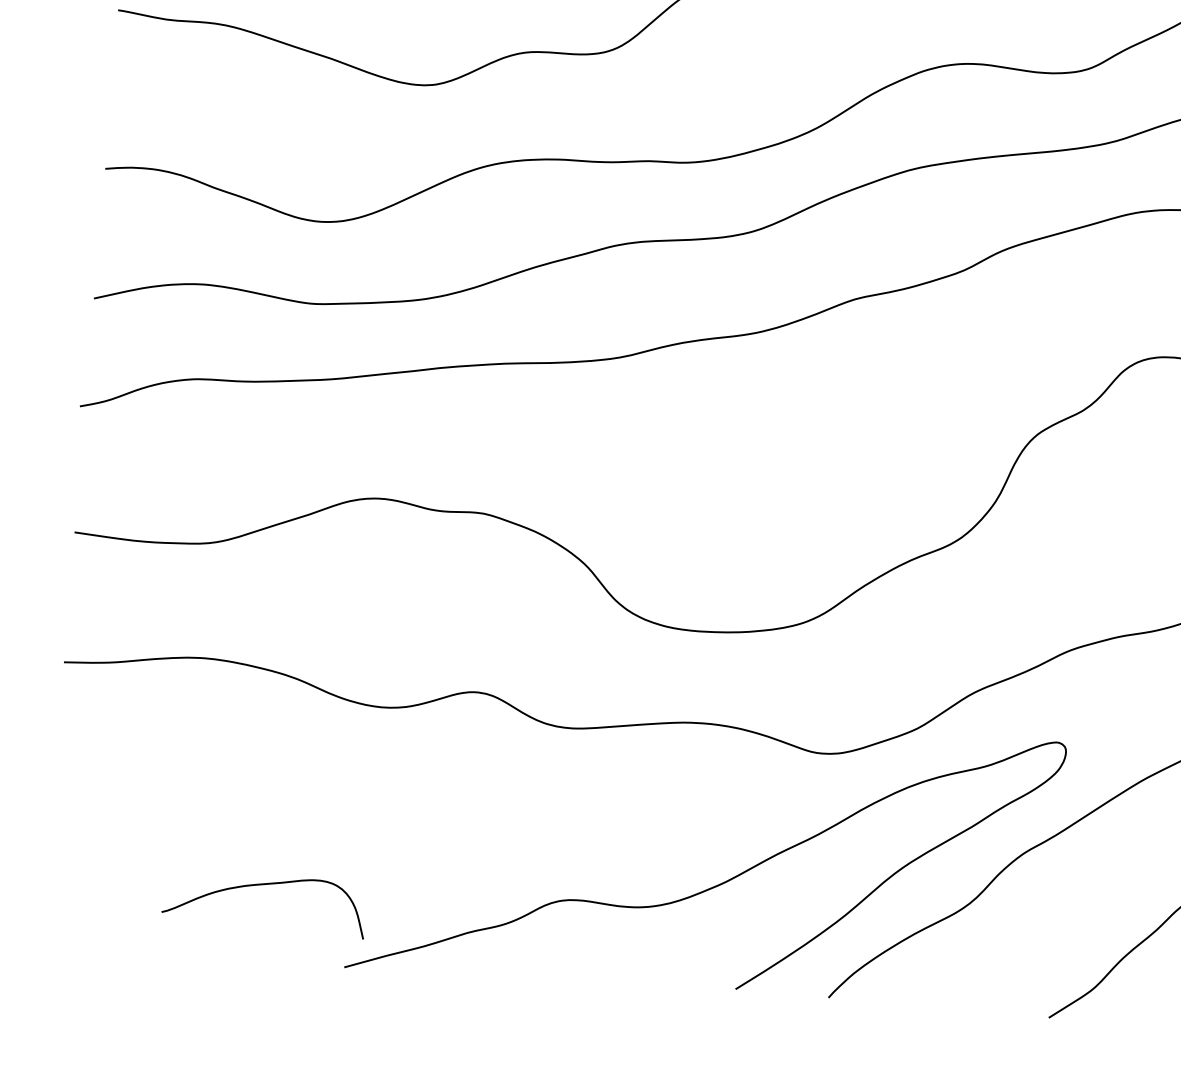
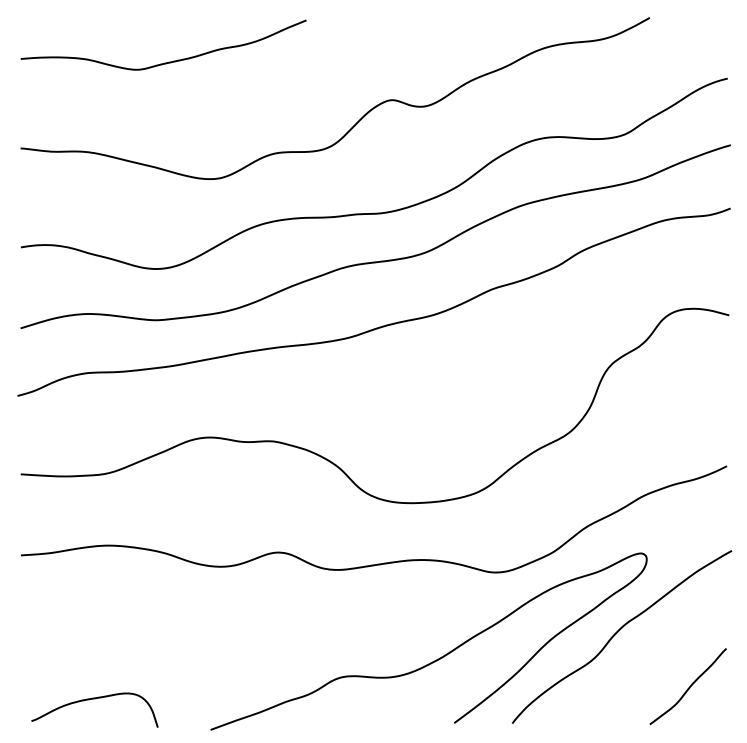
curve: (265, 885) -> (94, 699), moved

